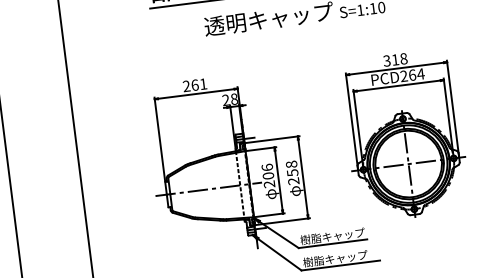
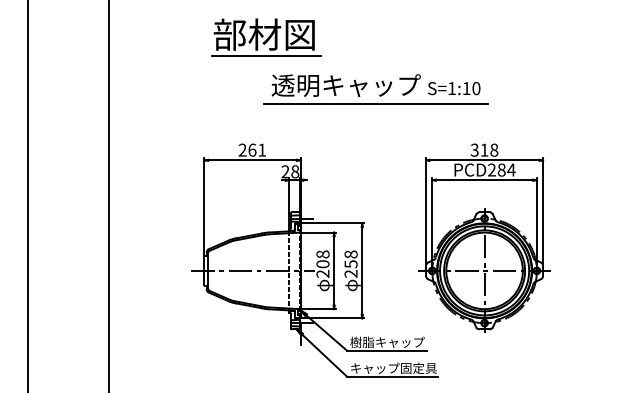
line: (296, 31) -> (375, 103), added
text: (412, 74) -> (501, 169), PCD264 -> PCD284
text: (266, 167) -> (322, 254), 206 -> 208
text: (340, 258) -> (393, 368), 樹脂キャップ -> キャップ固定具

